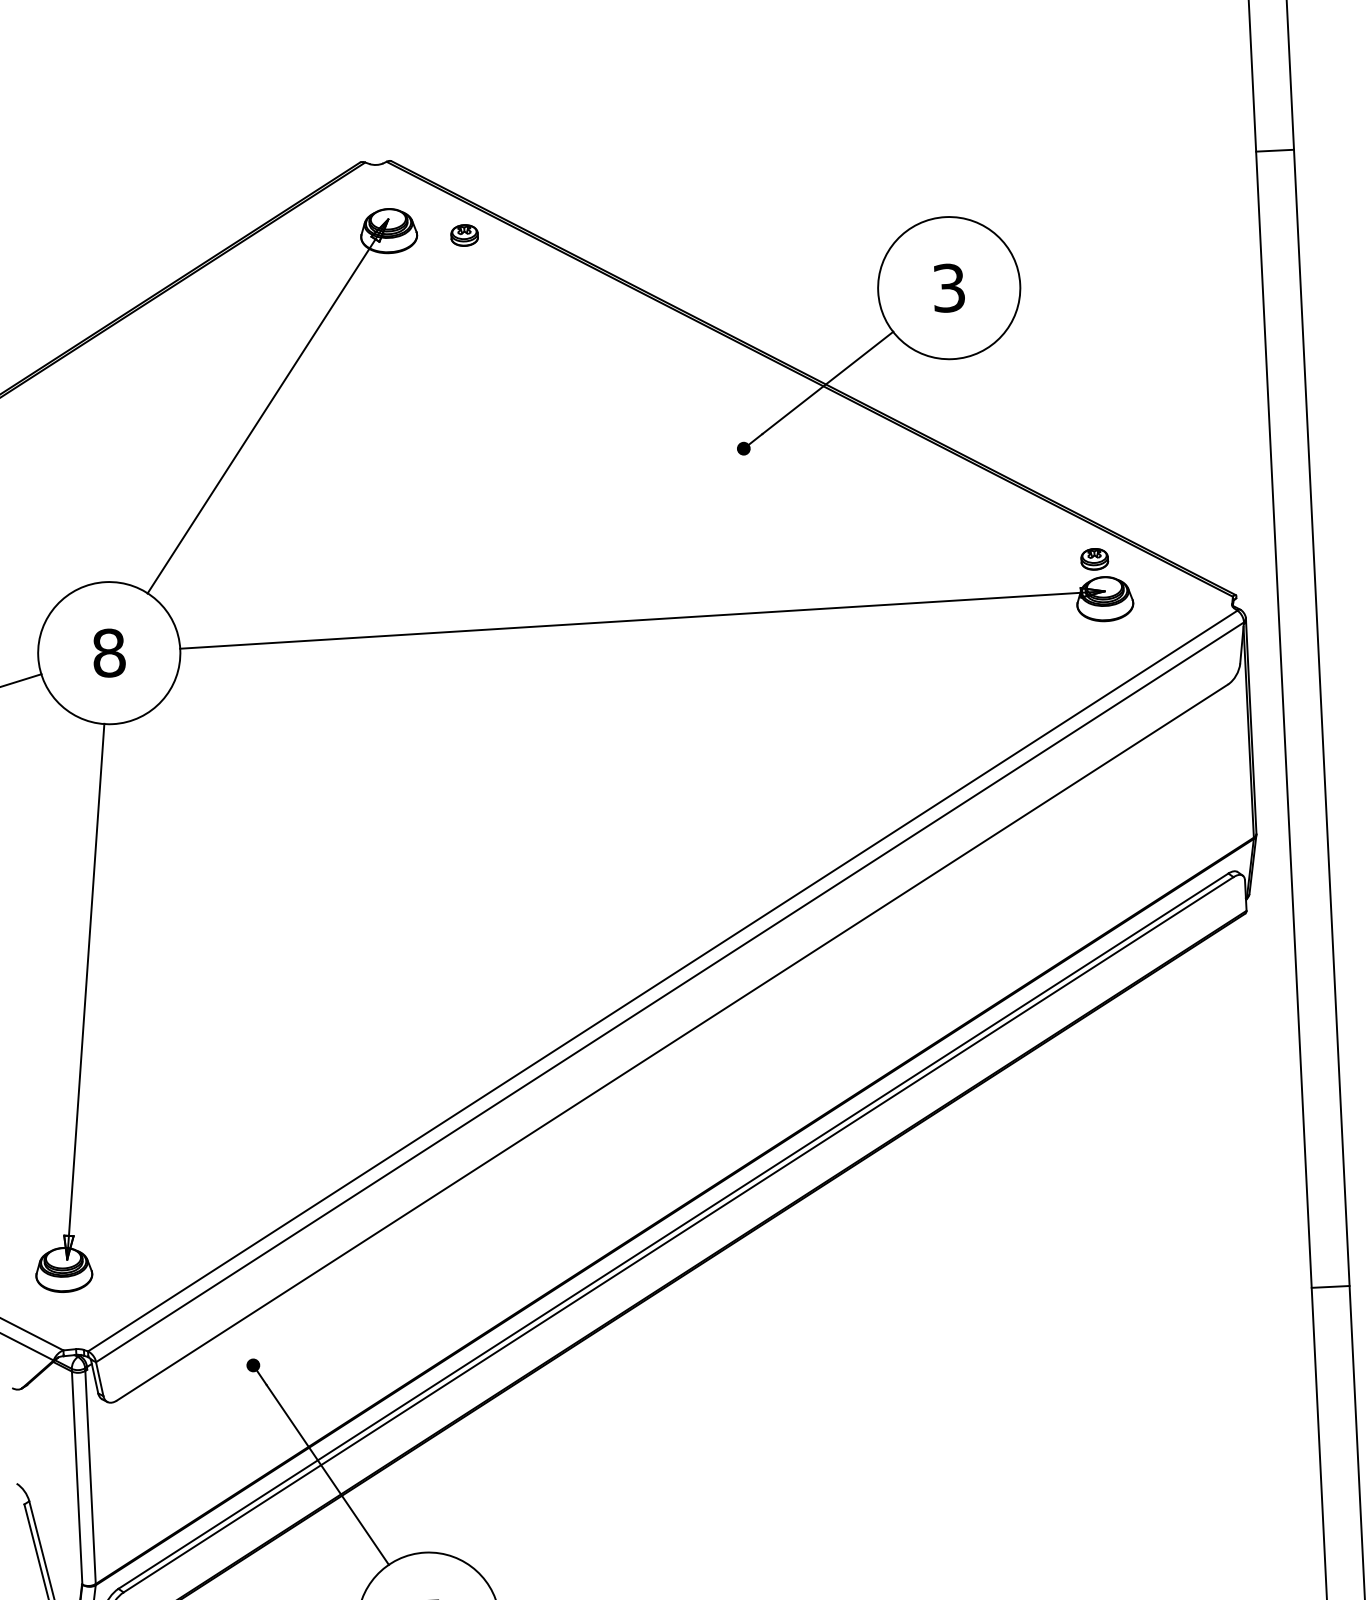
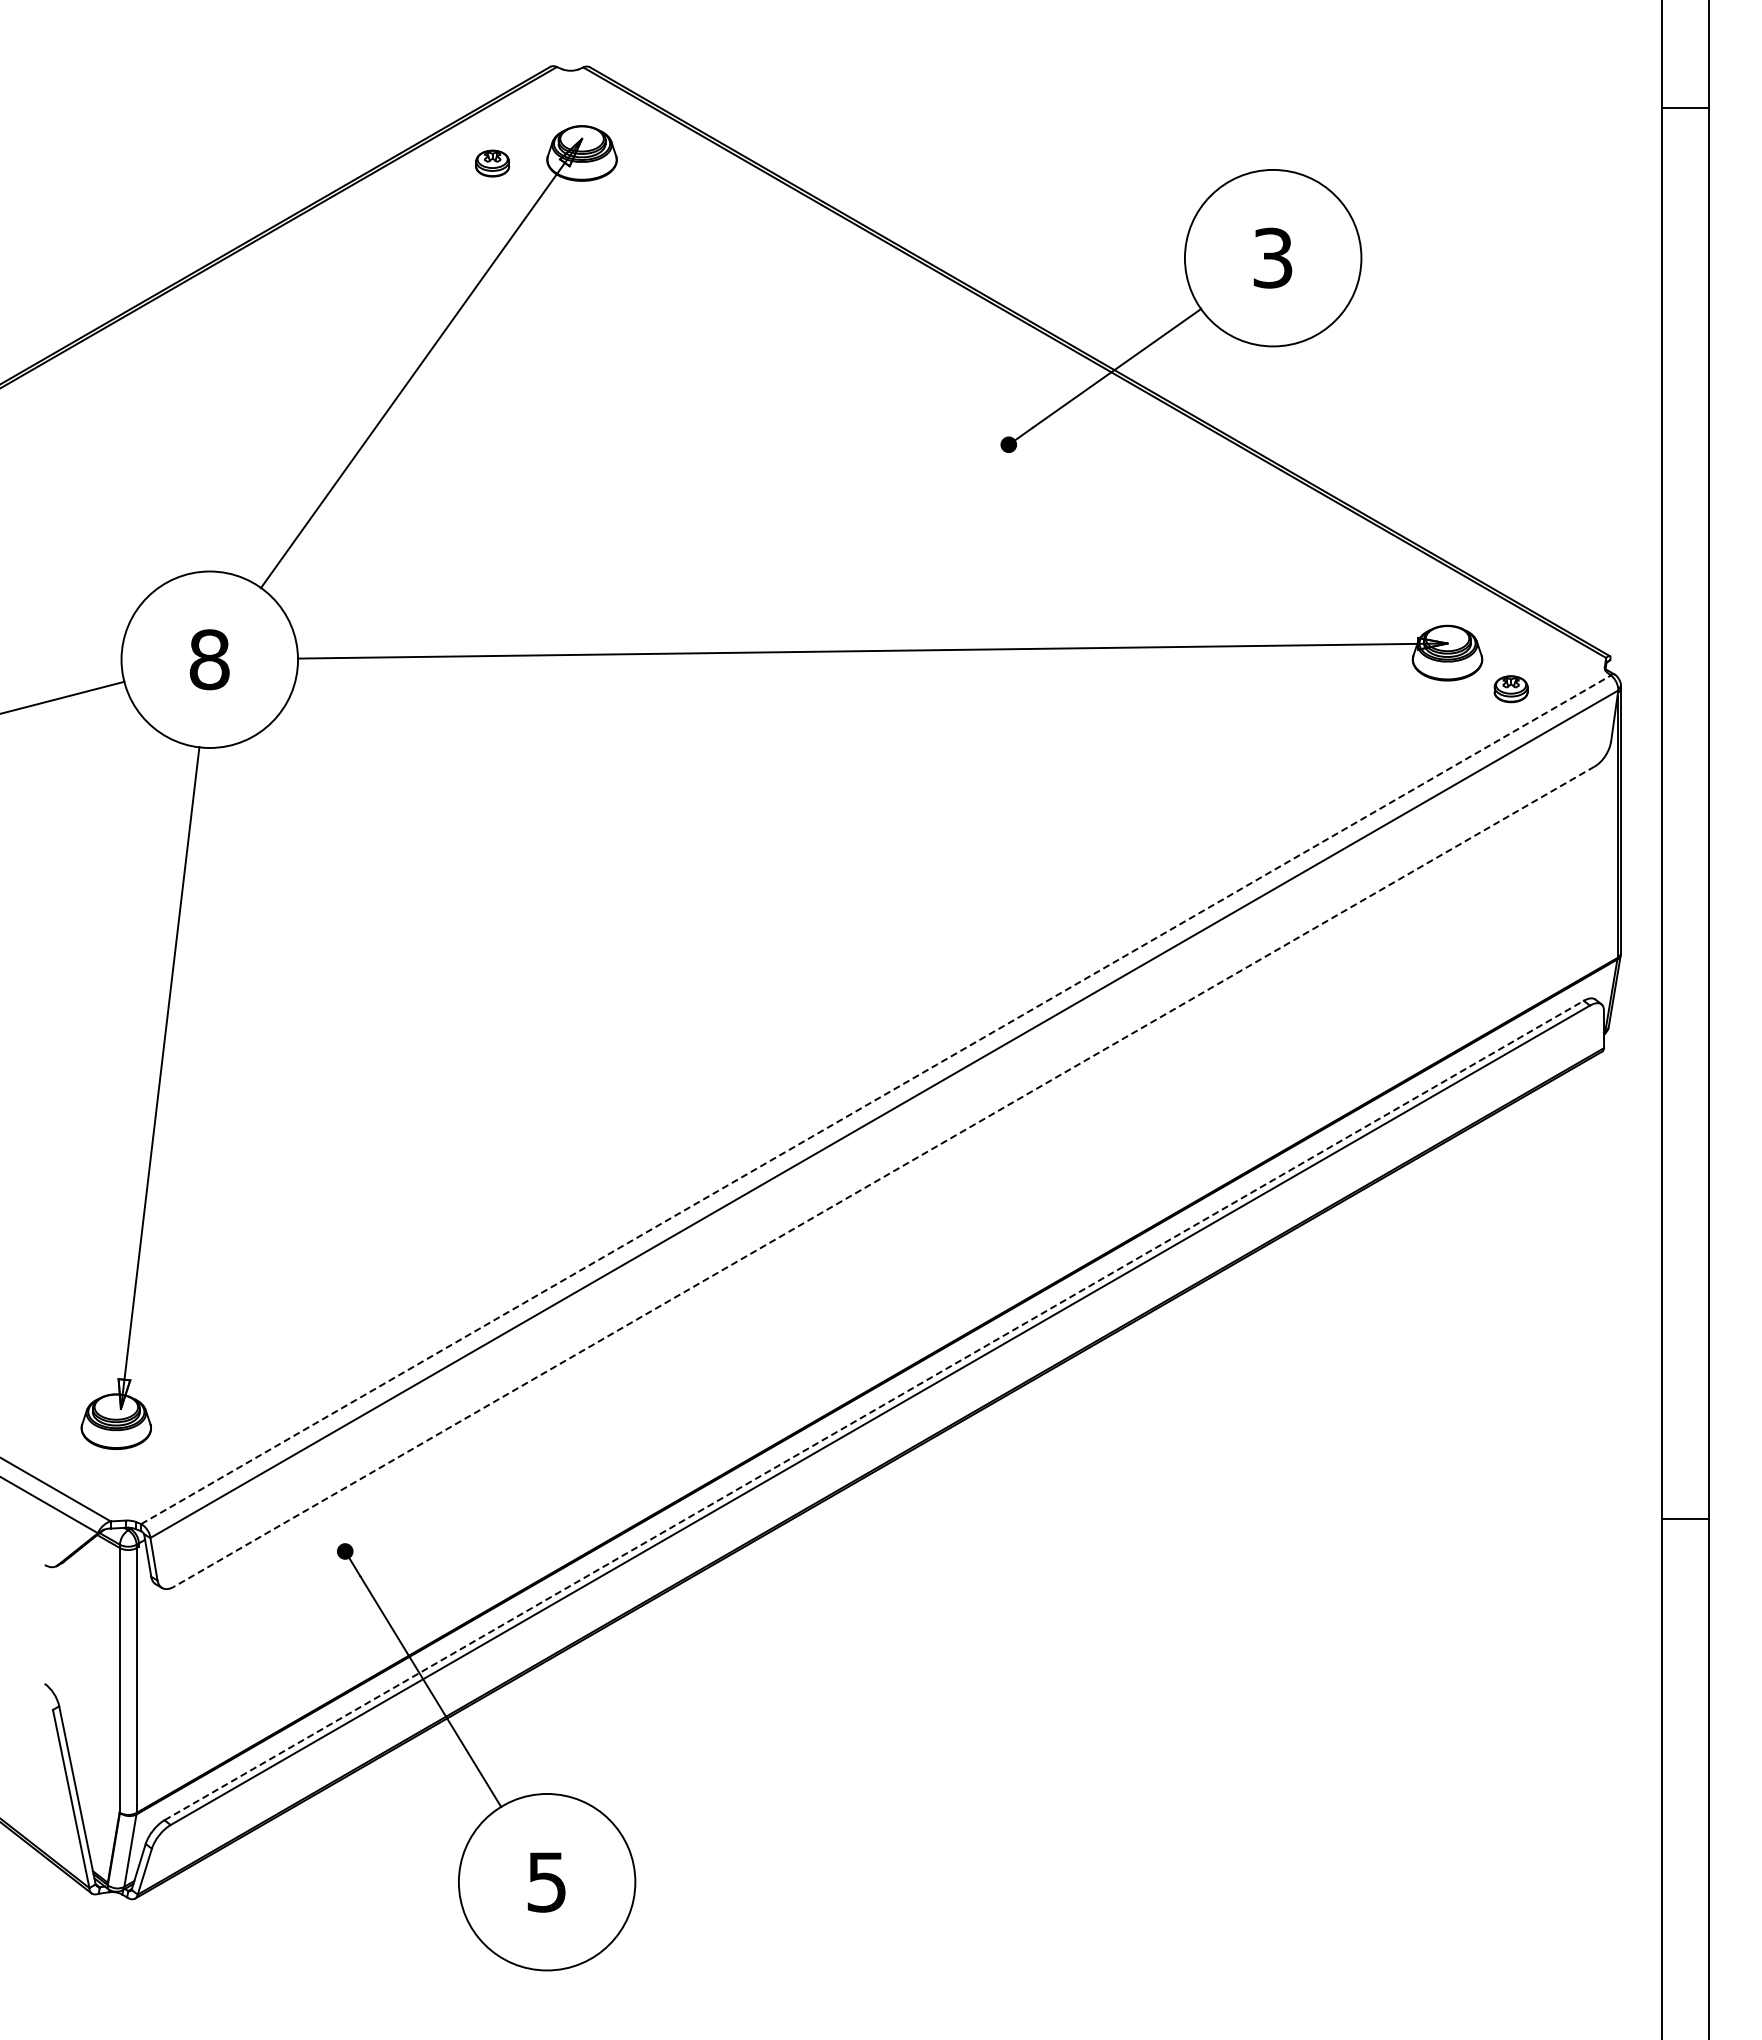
part: (464, 235) -> (492, 163), moved
part: (1094, 559) -> (1510, 689), moved
line: (663, 980) -> (876, 1099), solid -> dashed
line: (671, 1042) -> (883, 1176), solid -> dashed
line: (673, 1231) -> (874, 1410), solid -> dashed

